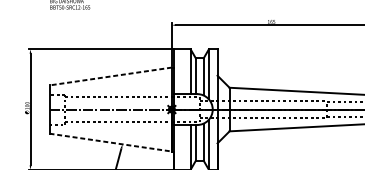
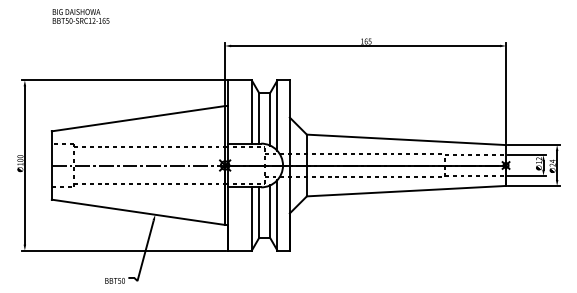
line: (110, 76) -> (138, 118), dashed -> solid
line: (110, 142) -> (138, 212), dashed -> solid

